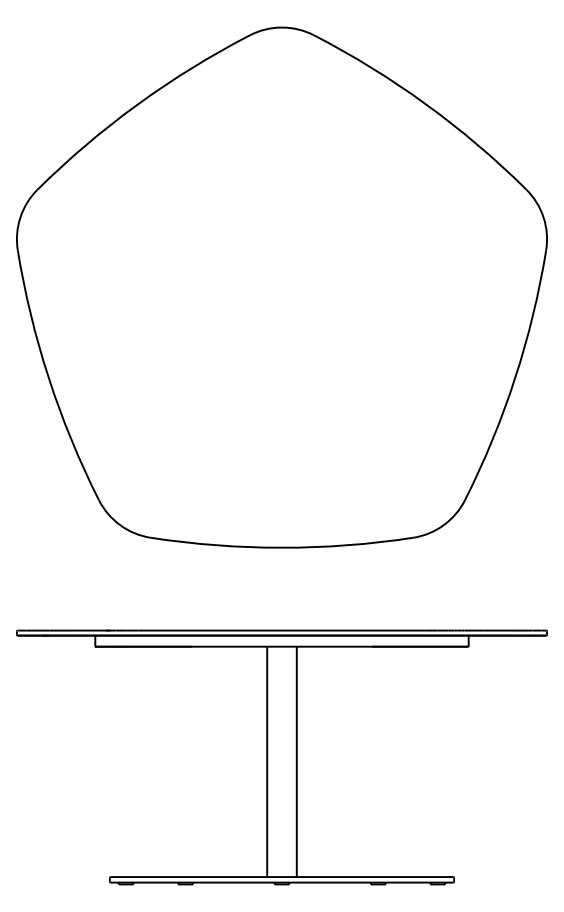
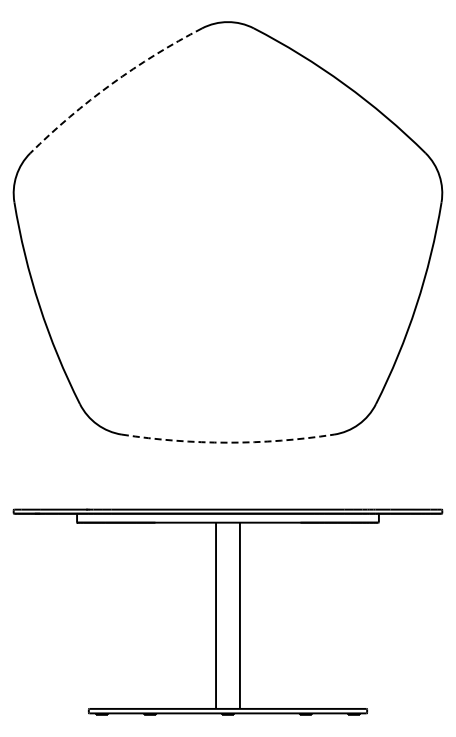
arc: (137, 104) -> (111, 84), solid -> dashed
arc: (282, 547) -> (228, 442), solid -> dashed

